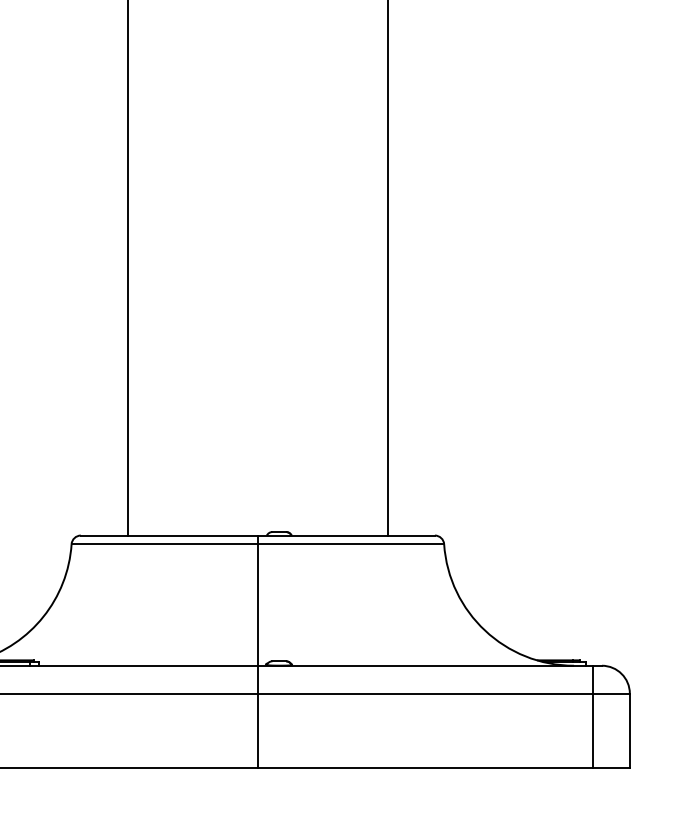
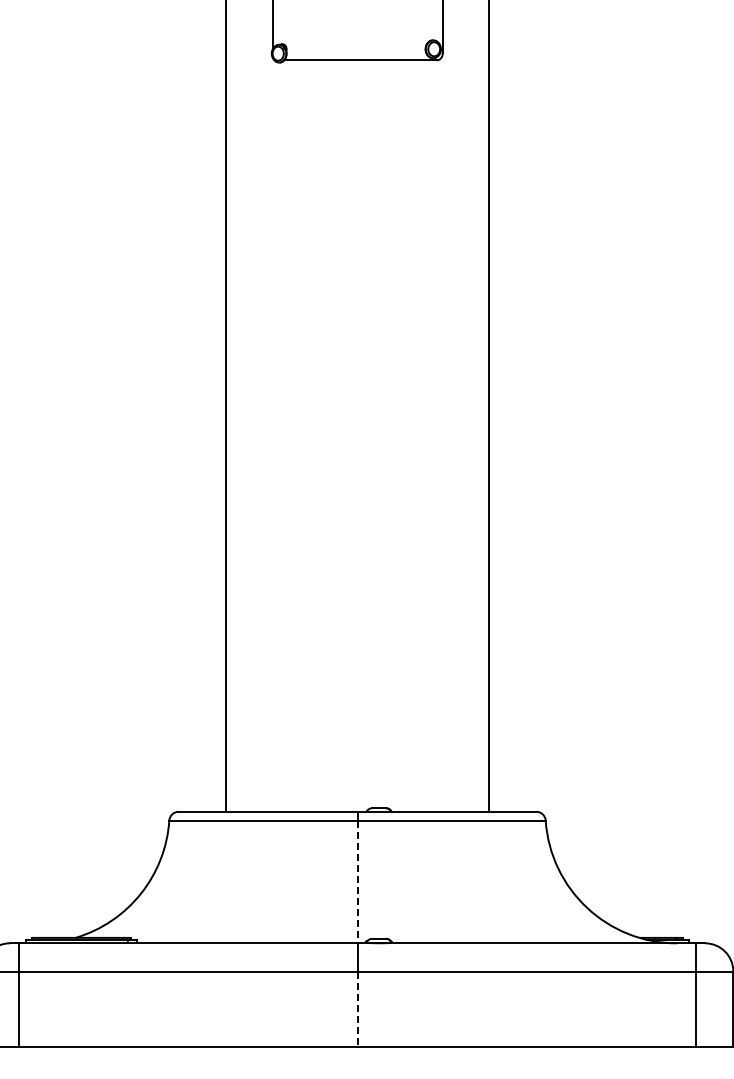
line: (257, 605) -> (357, 882), solid -> dashed
line: (257, 731) -> (357, 1009), solid -> dashed

